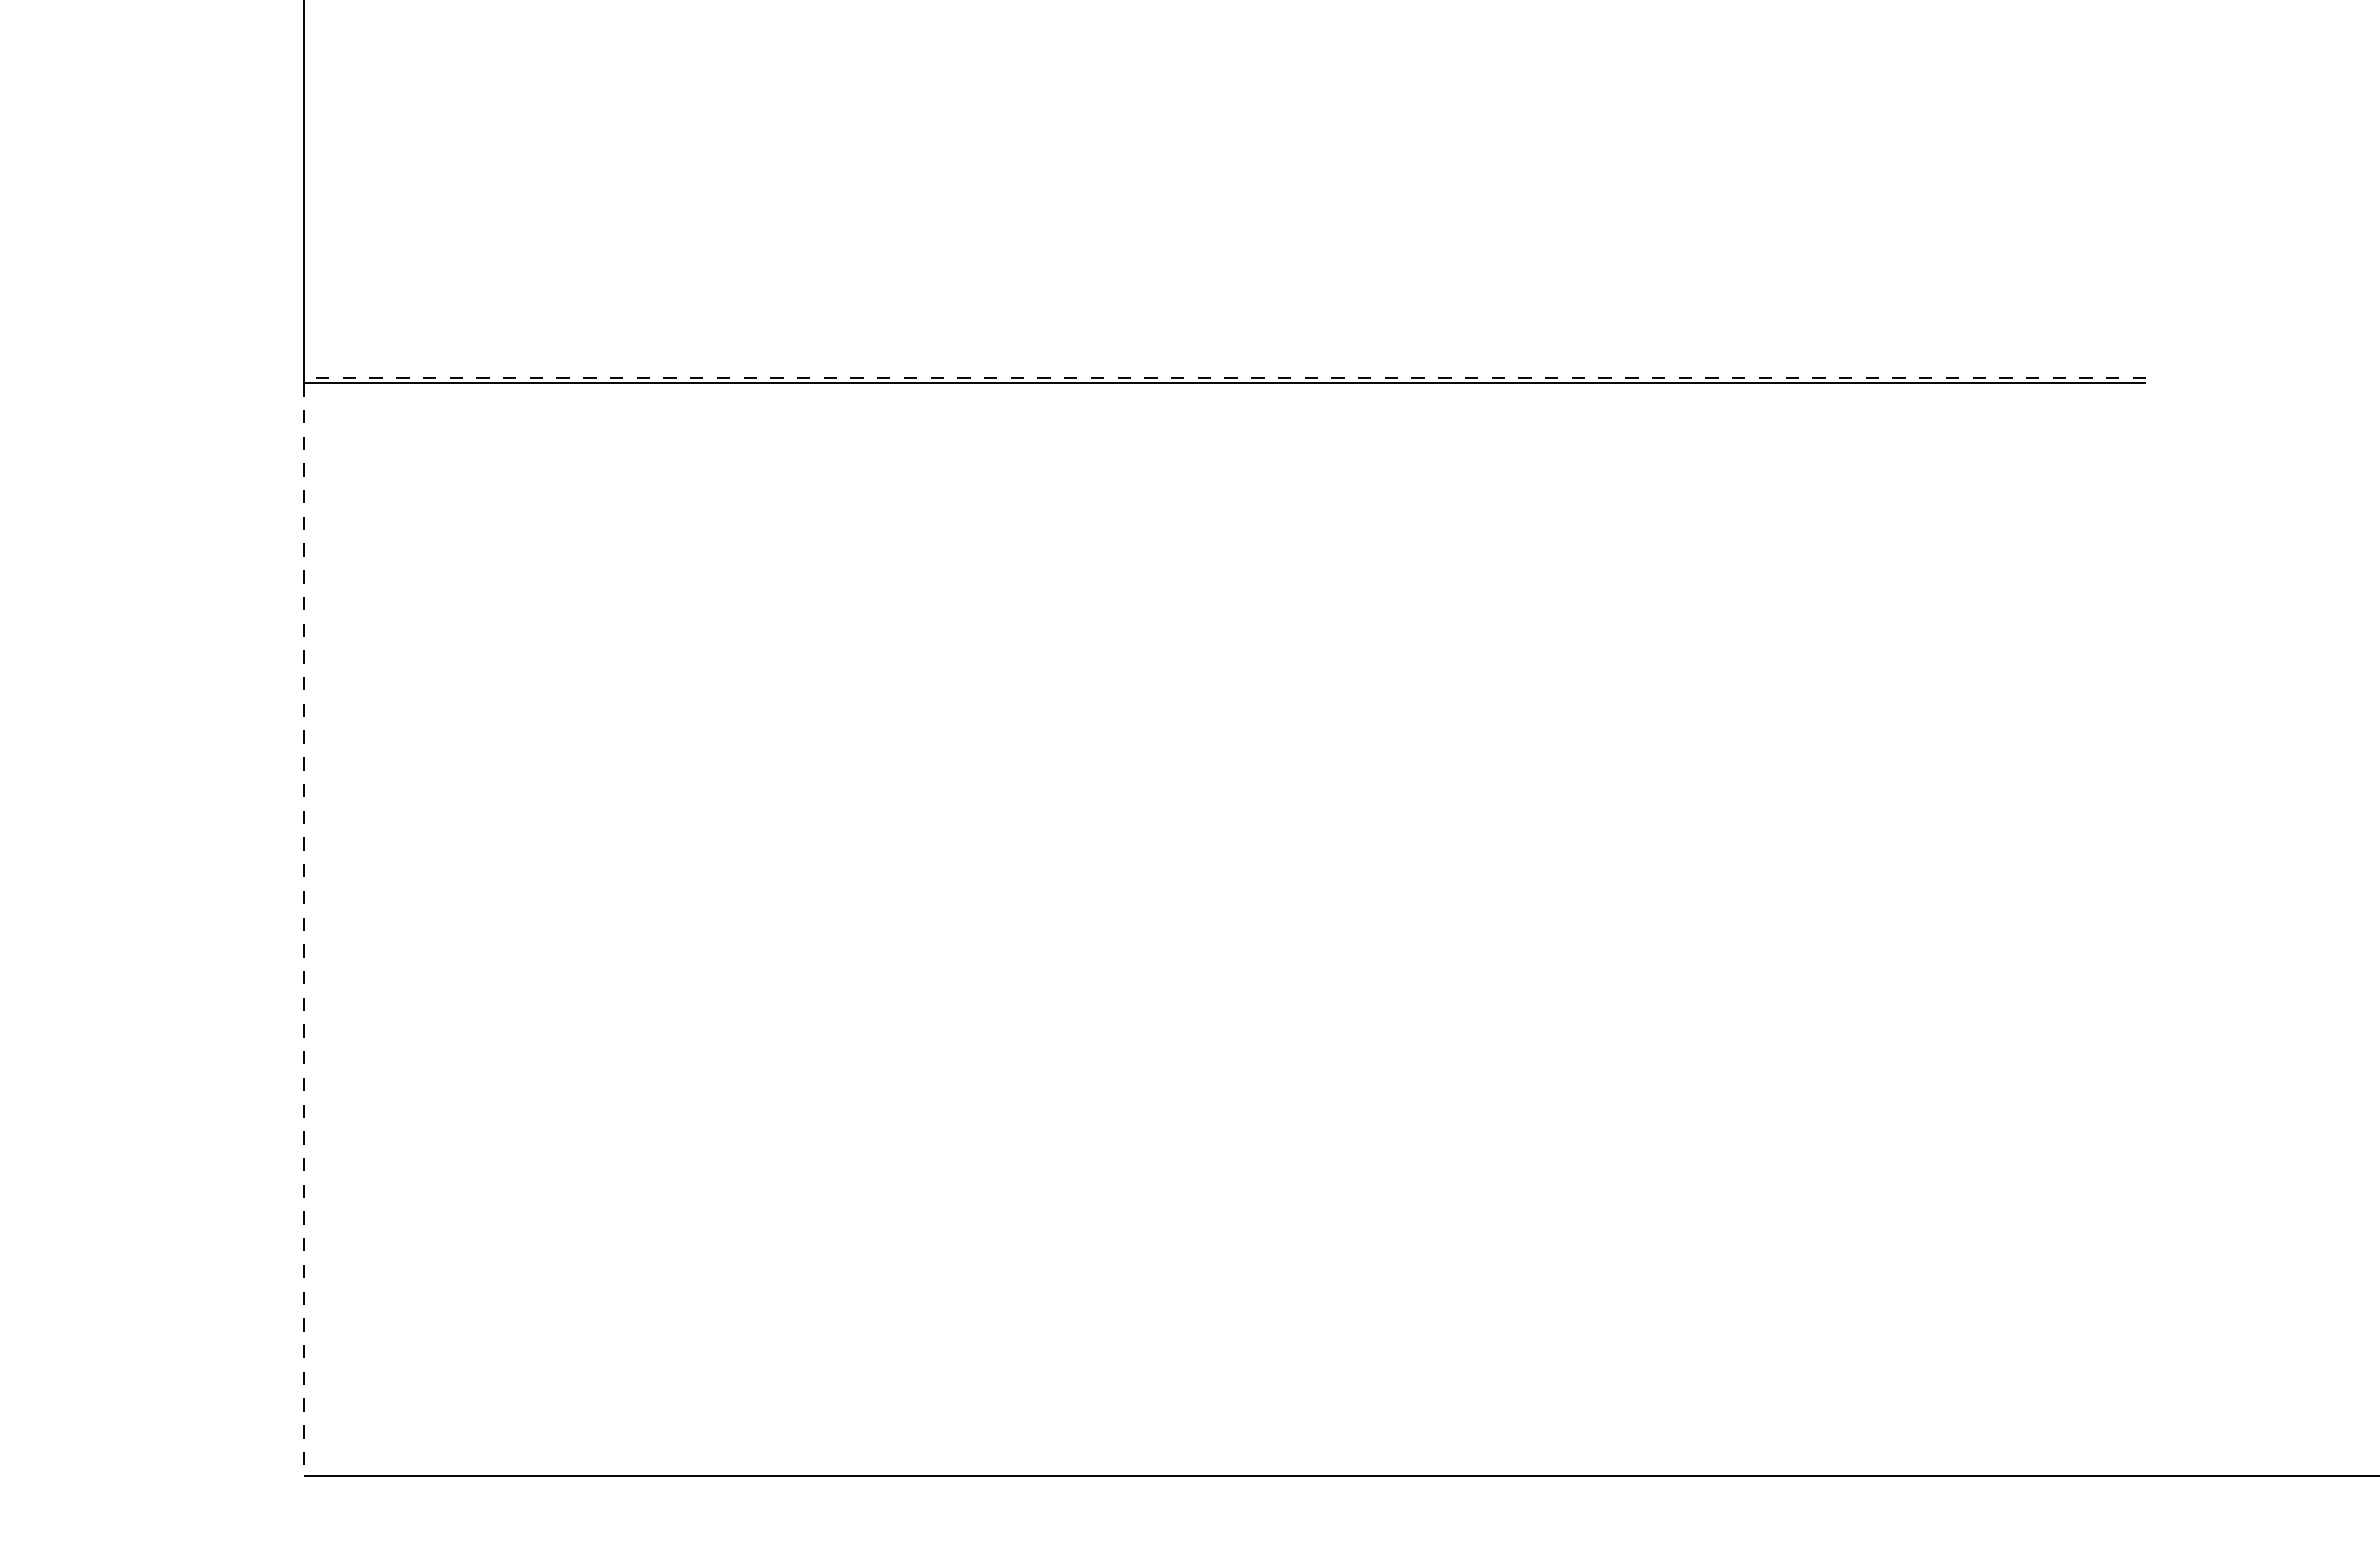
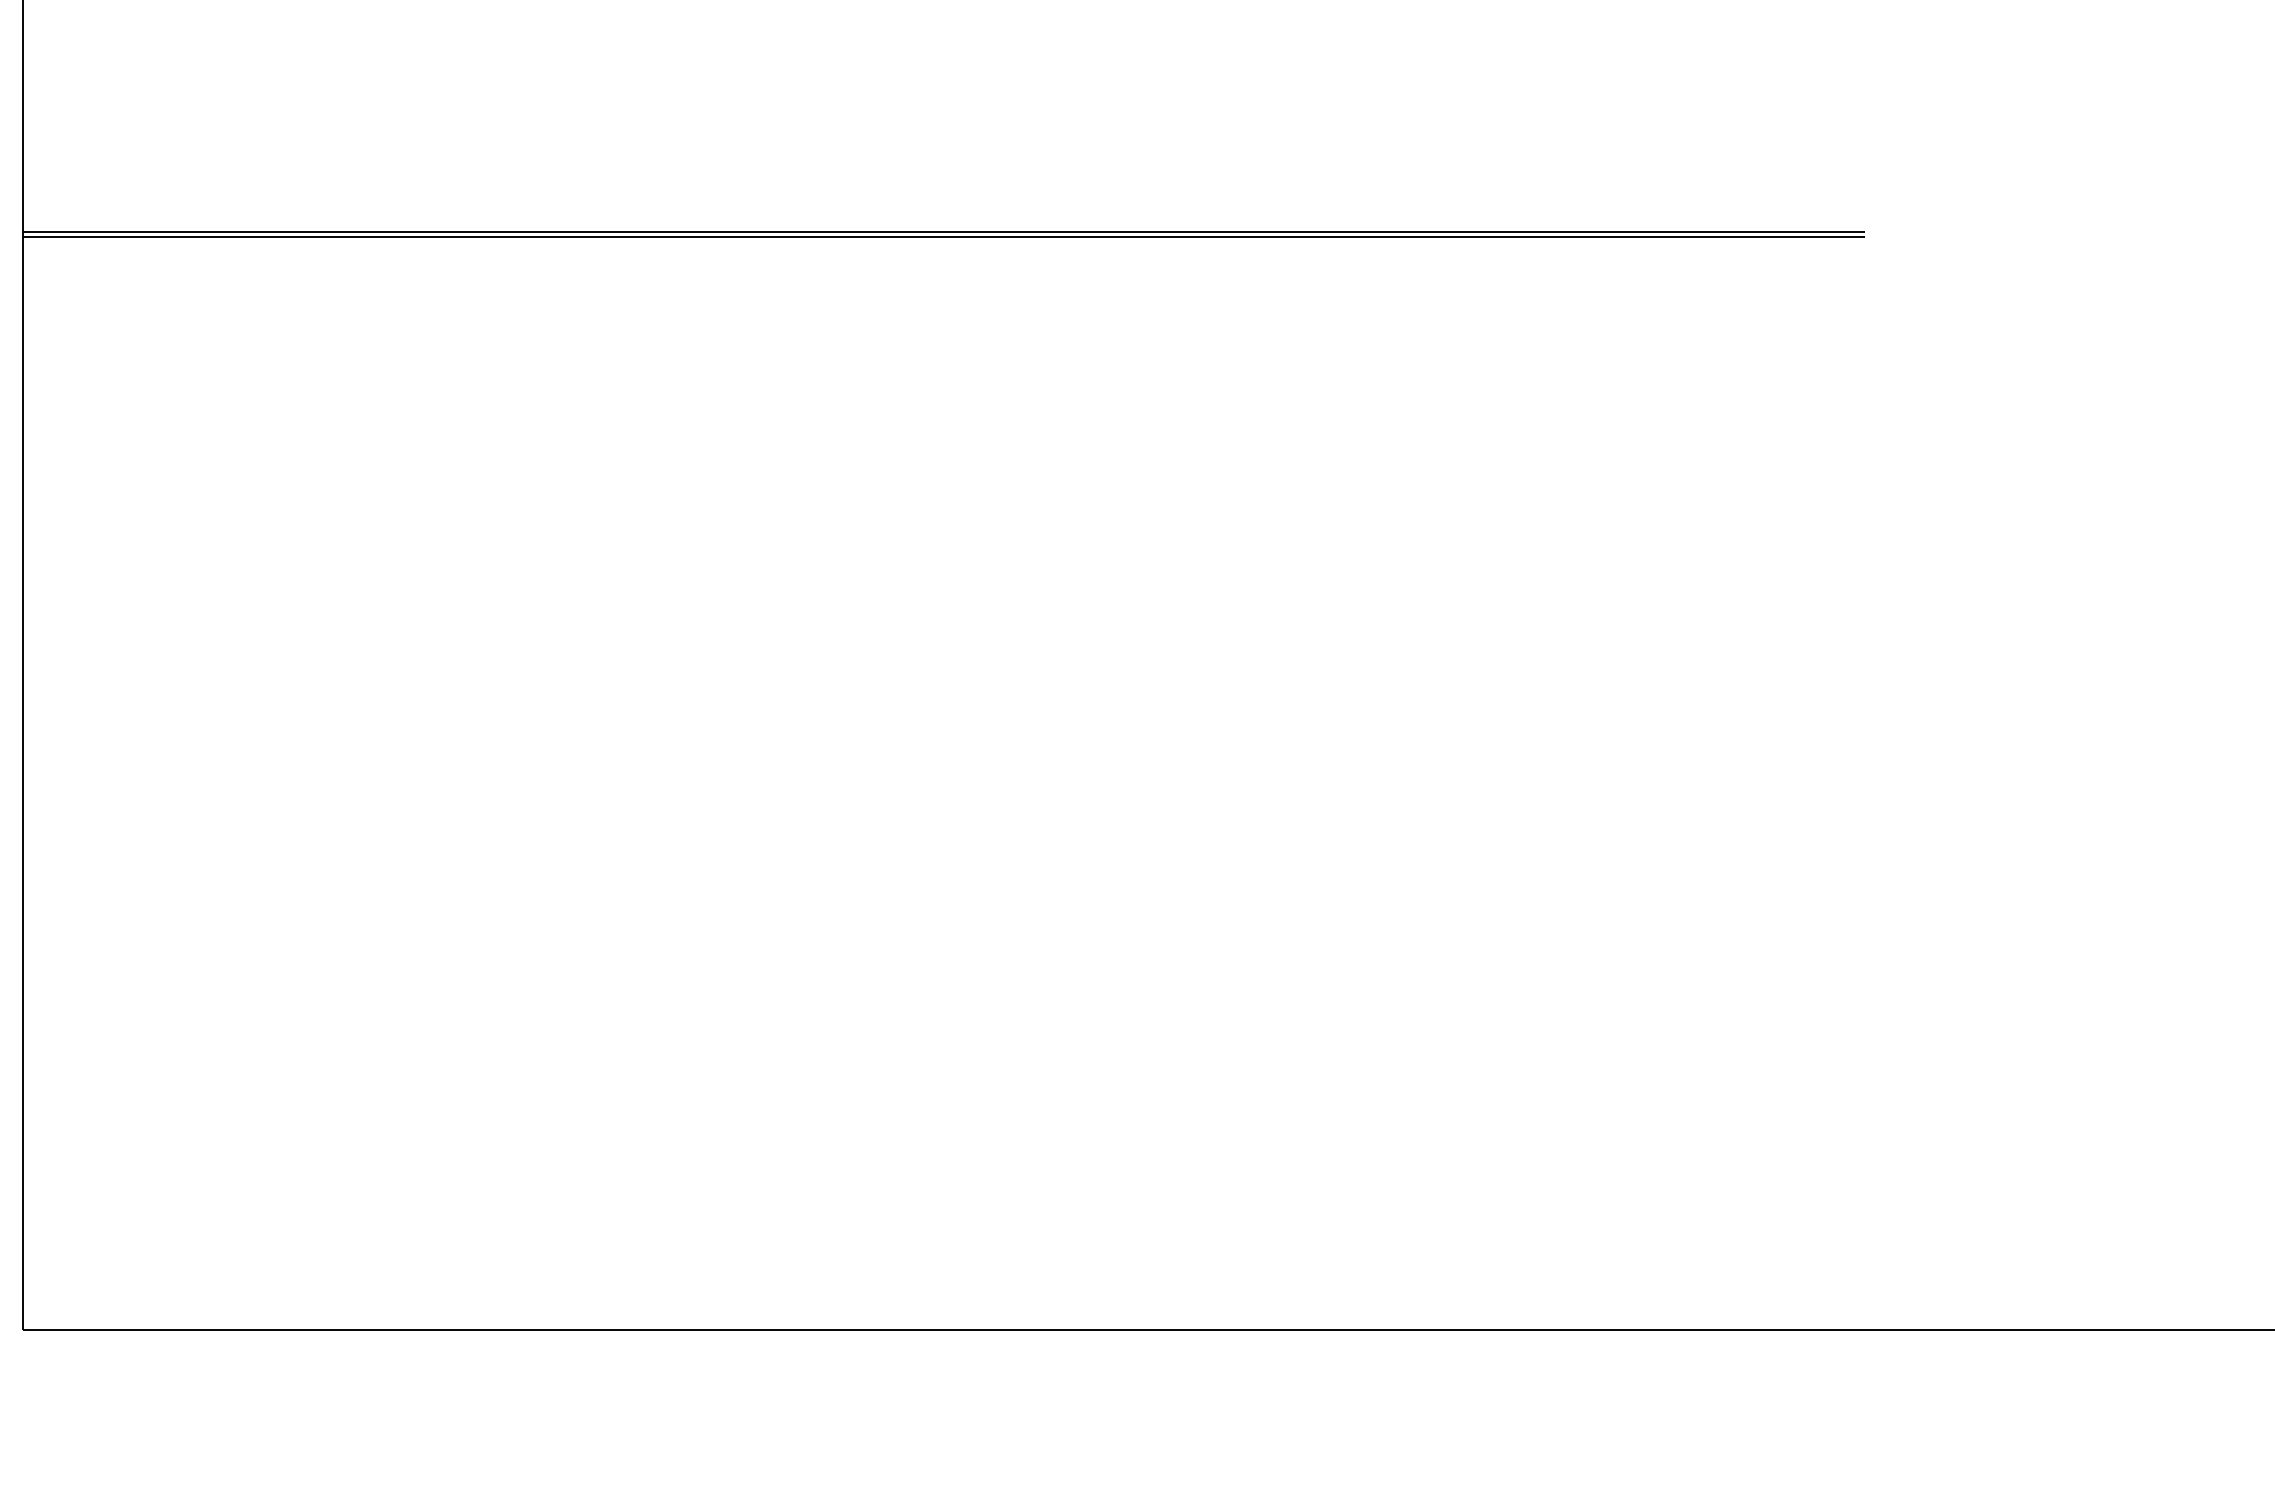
line: (1224, 377) -> (942, 231), dashed -> solid
line: (304, 929) -> (22, 783), dashed -> solid

